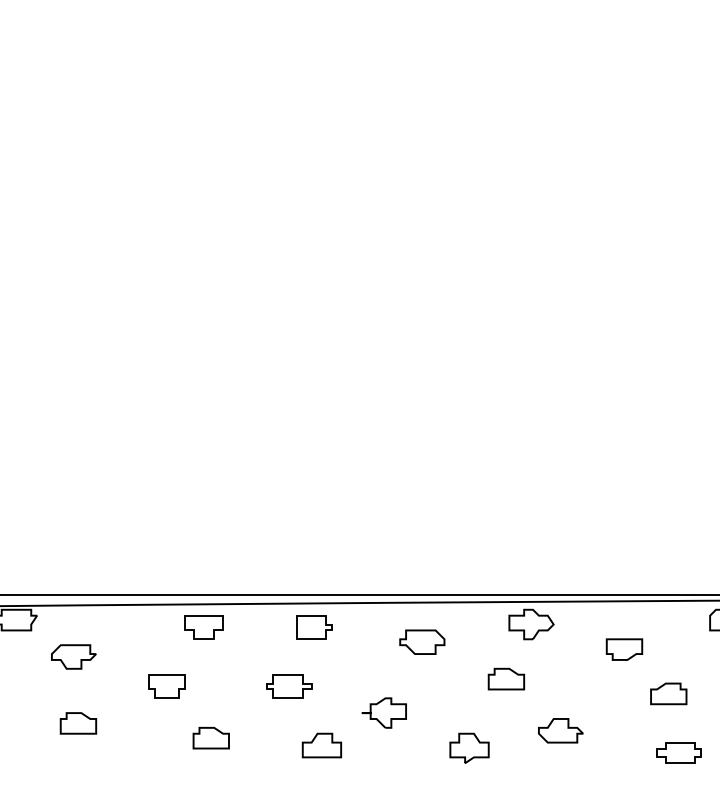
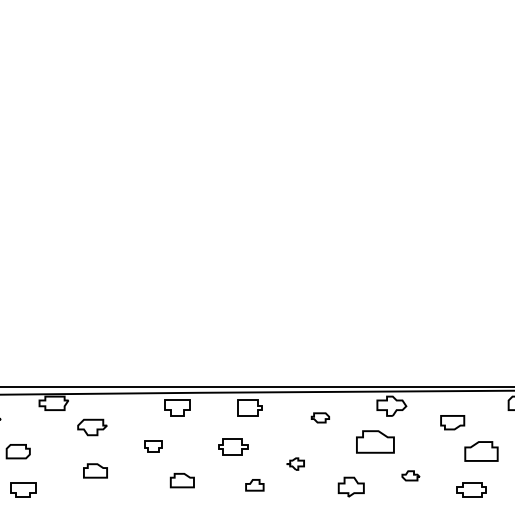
part: (422, 641) -> (320, 417), size x0.6
part: (506, 678) -> (375, 441), size x1.6
part: (167, 686) -> (153, 446), size x0.7
part: (668, 693) -> (481, 451), size x1.4
part: (384, 712) -> (295, 463), size x0.6
part: (560, 730) -> (410, 475), size x0.6
part: (321, 744) -> (254, 484), size x0.7
part: (679, 751) -> (471, 489), moved

